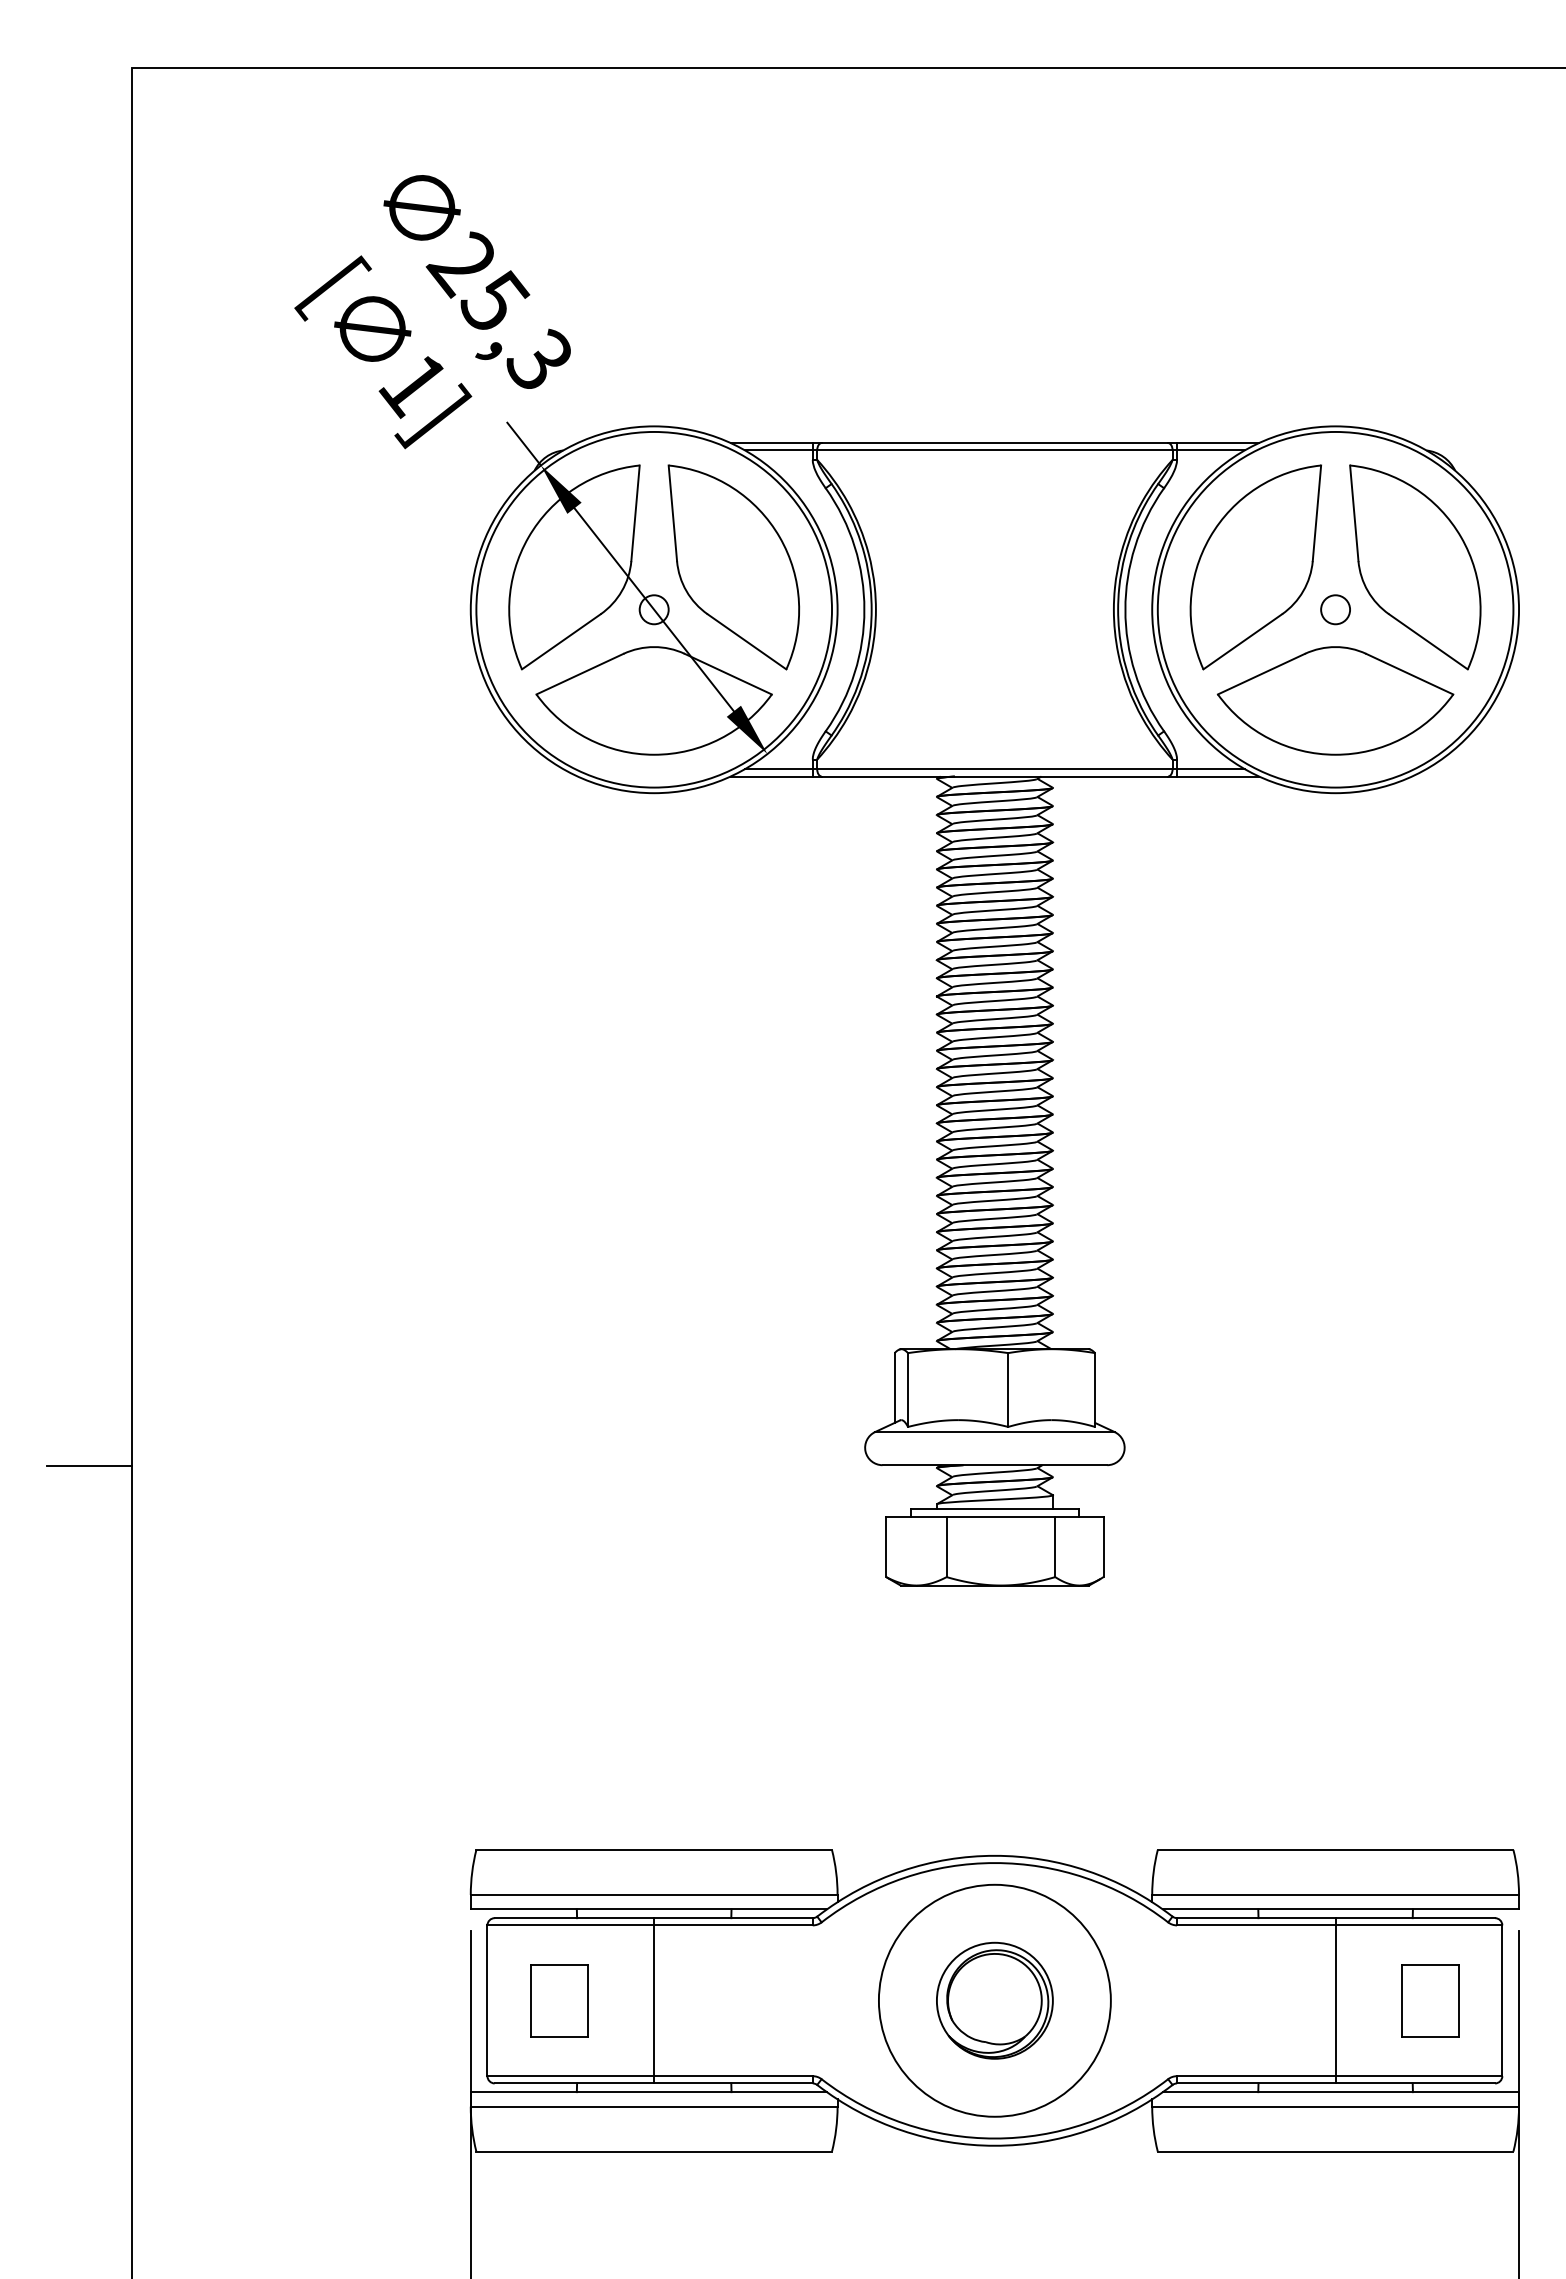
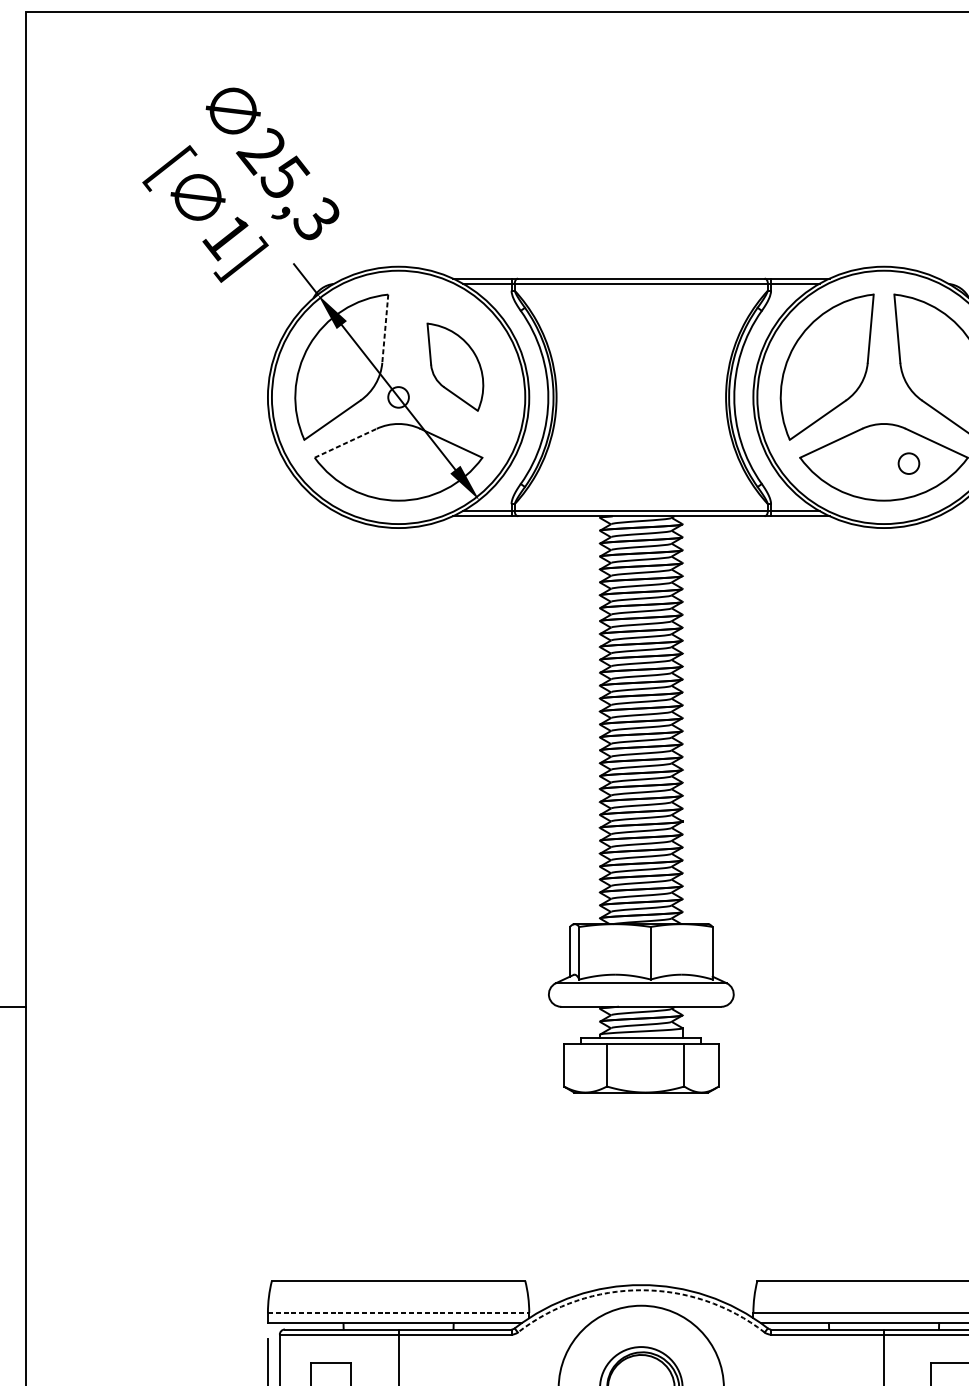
line: (635, 513) -> (385, 328), solid -> dashed
part: (733, 567) -> (455, 367), size x0.6
circle: (1335, 609) -> (908, 463), moved
line: (580, 673) -> (346, 442), solid -> dashed
arc: (994, 1863) -> (641, 1290), solid -> dashed
line: (654, 1894) -> (398, 1312), solid -> dashed

